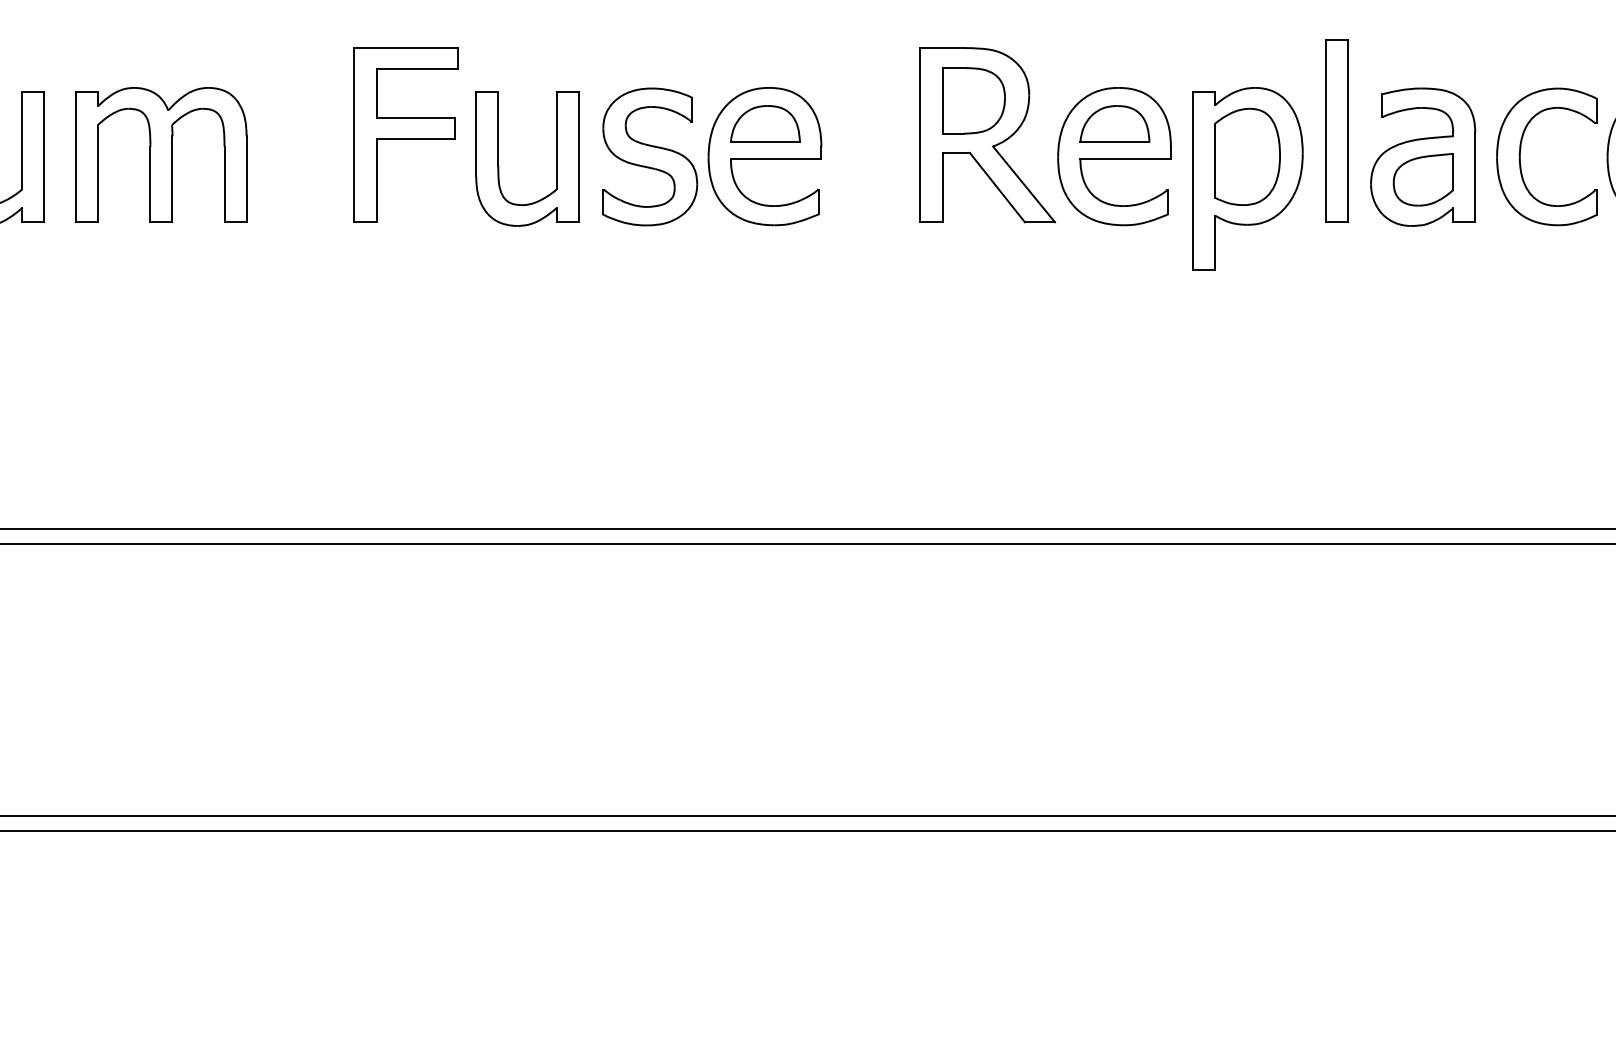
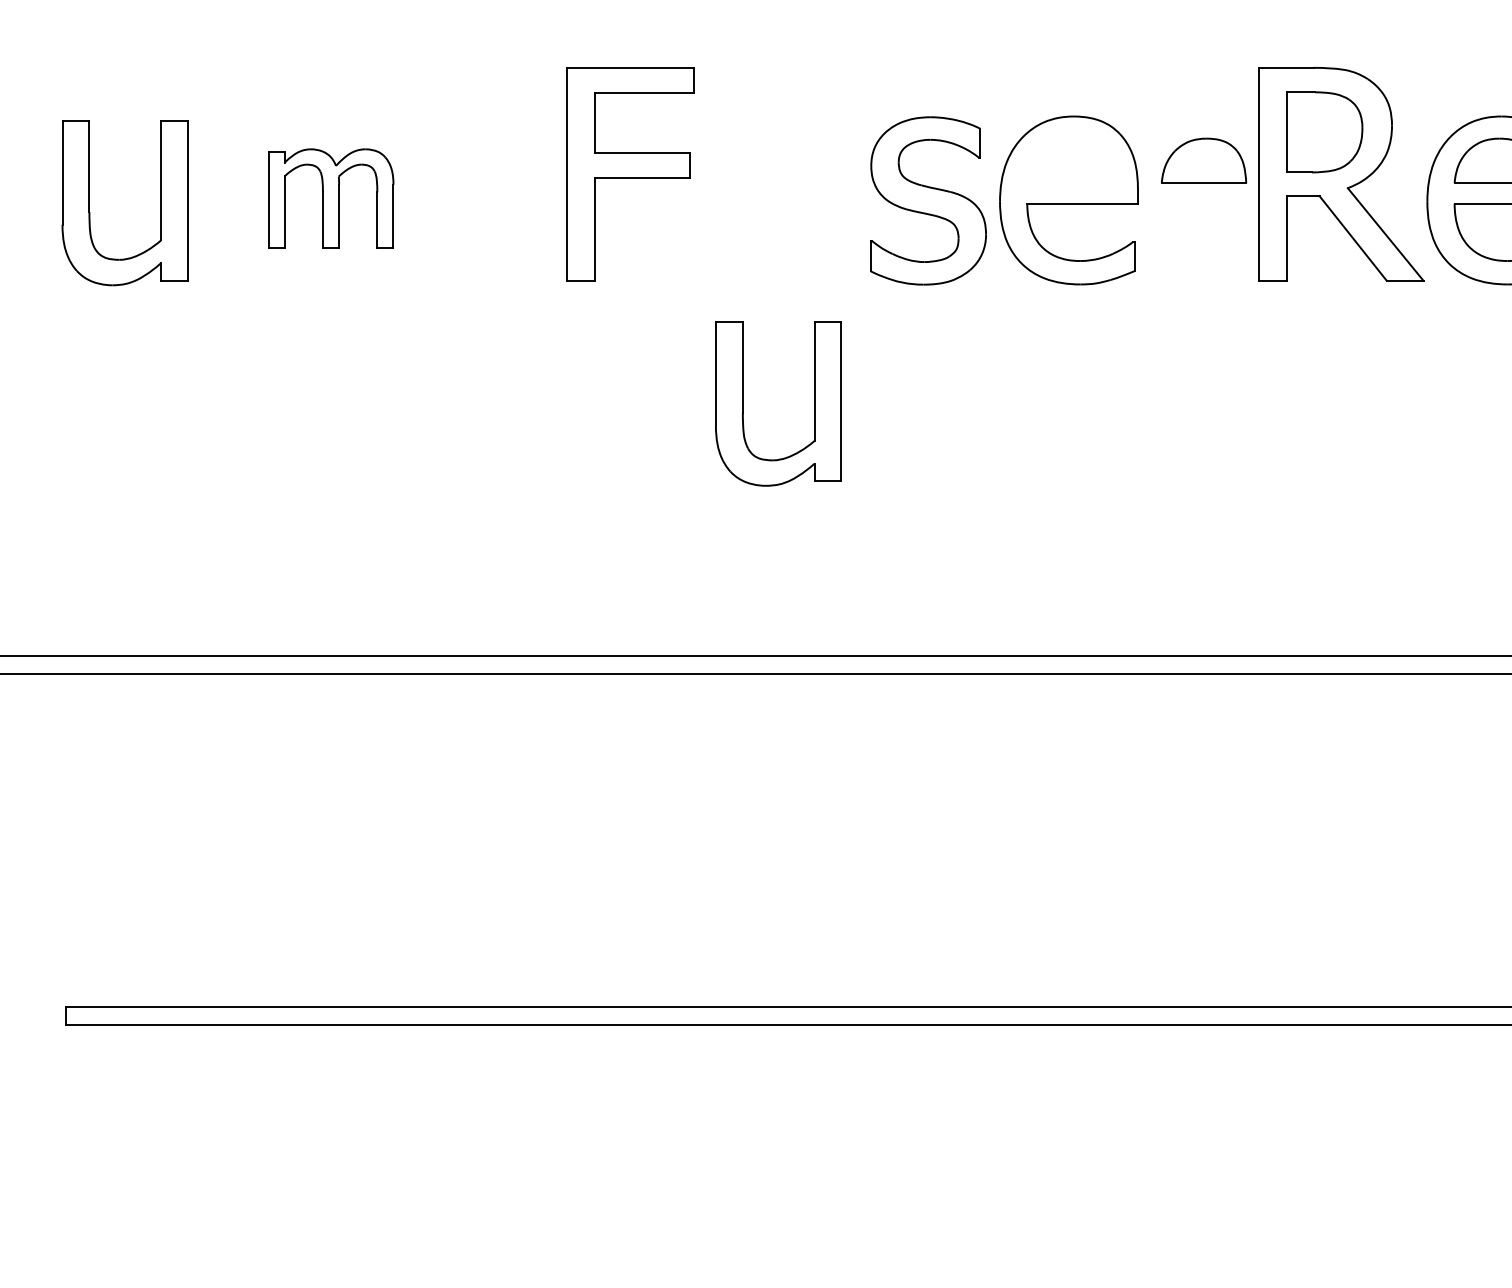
part: (765, 123) -> (1204, 160), moved
part: (161, 154) -> (331, 197), size x0.6
part: (498, 158) -> (743, 403), moved

